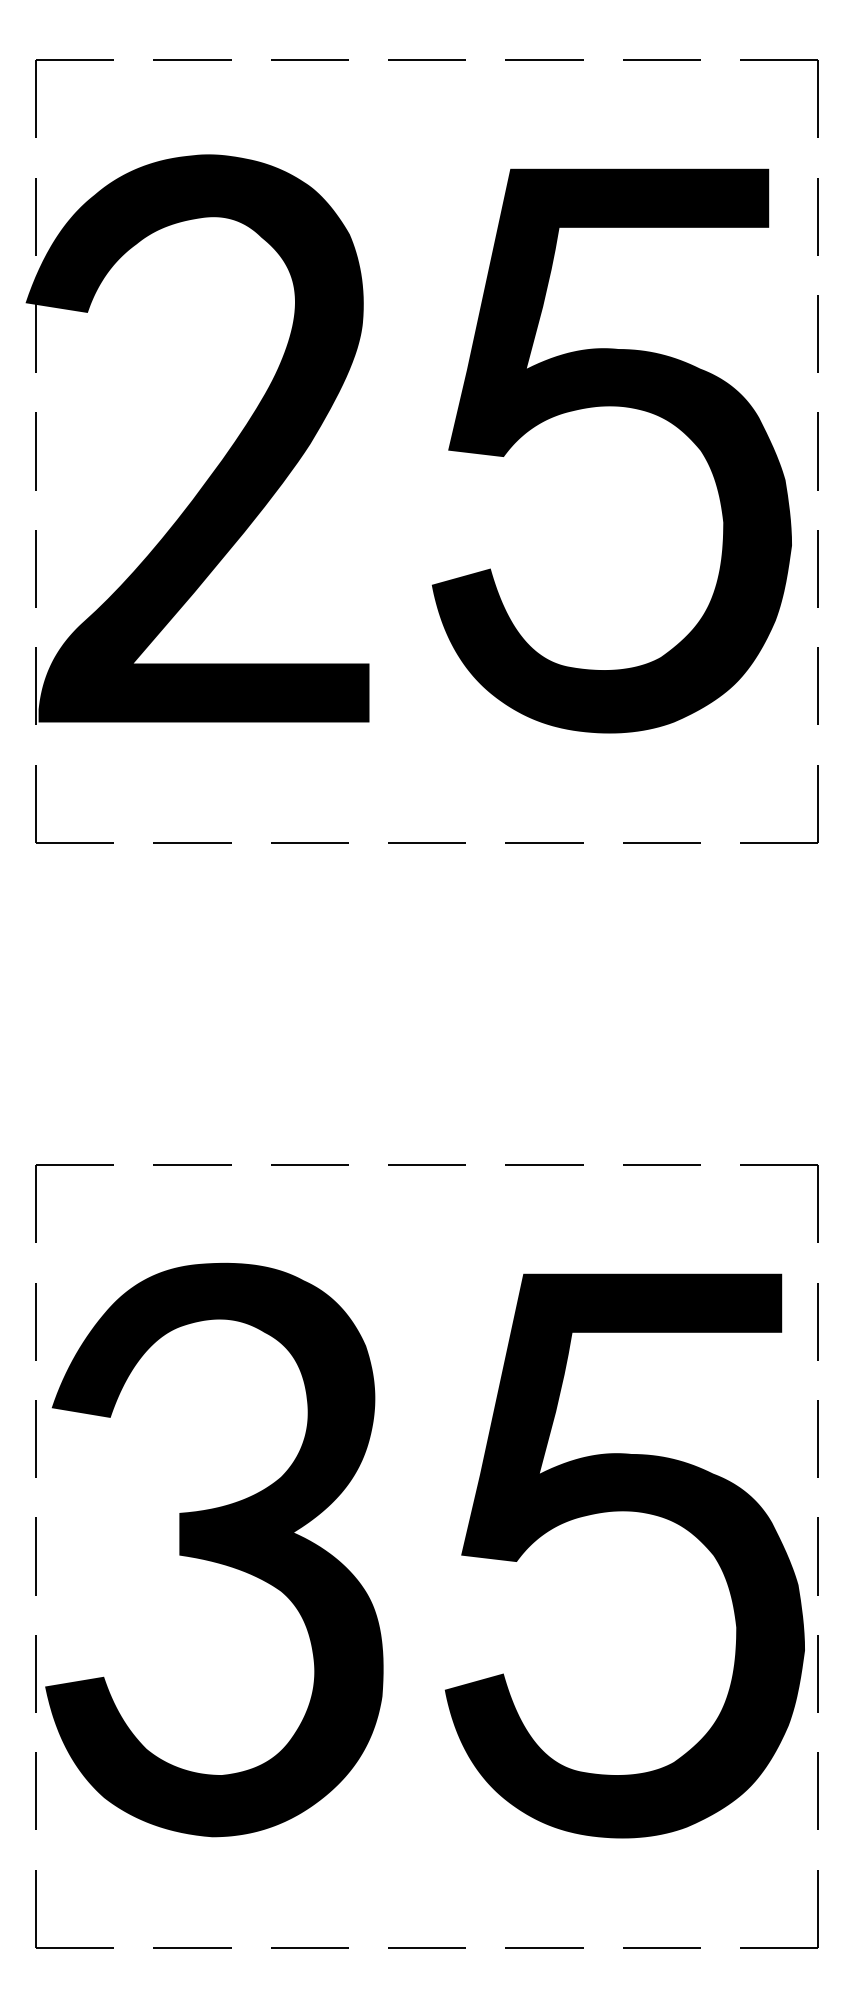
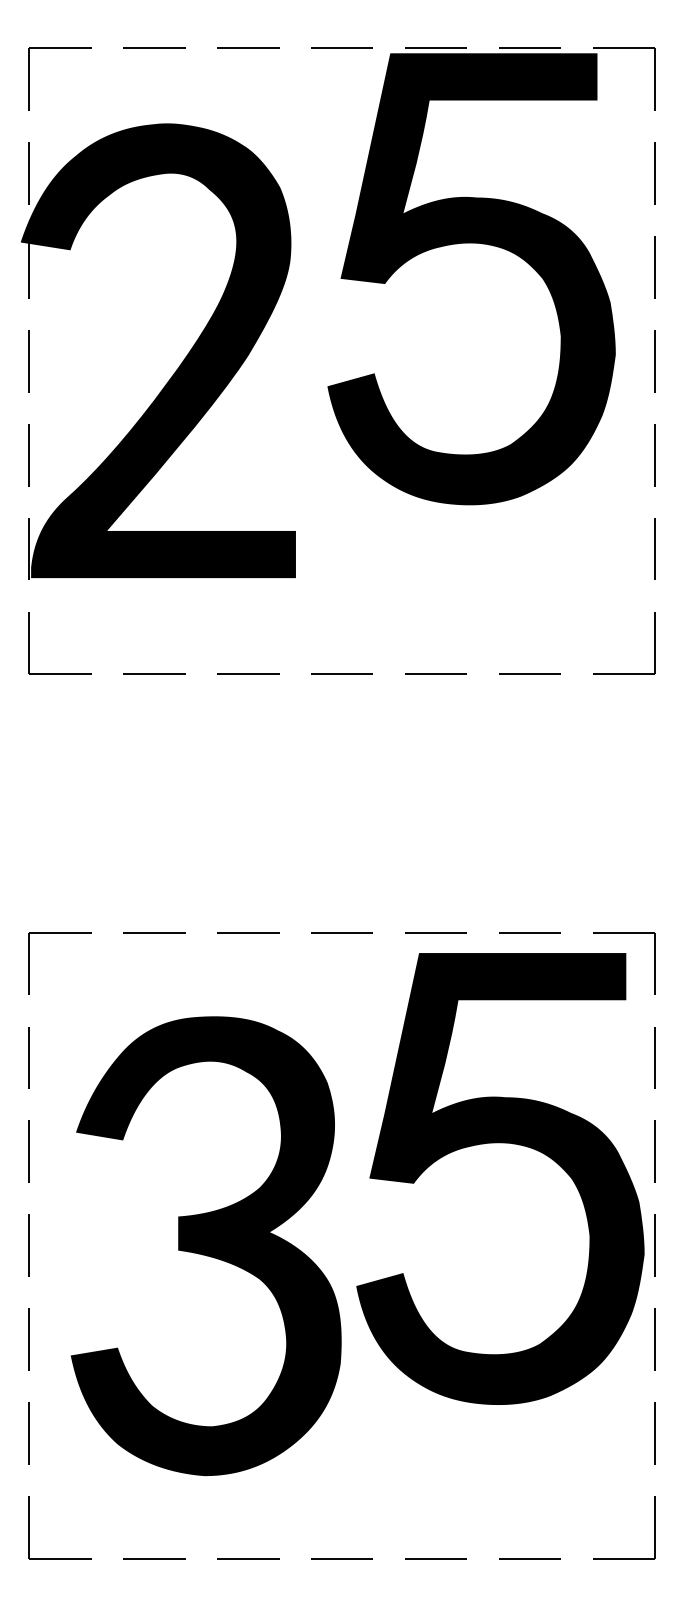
part: (611, 406) -> (471, 243), moved
part: (624, 1511) -> (500, 1143), moved
part: (214, 1549) -> (206, 1245), moved

